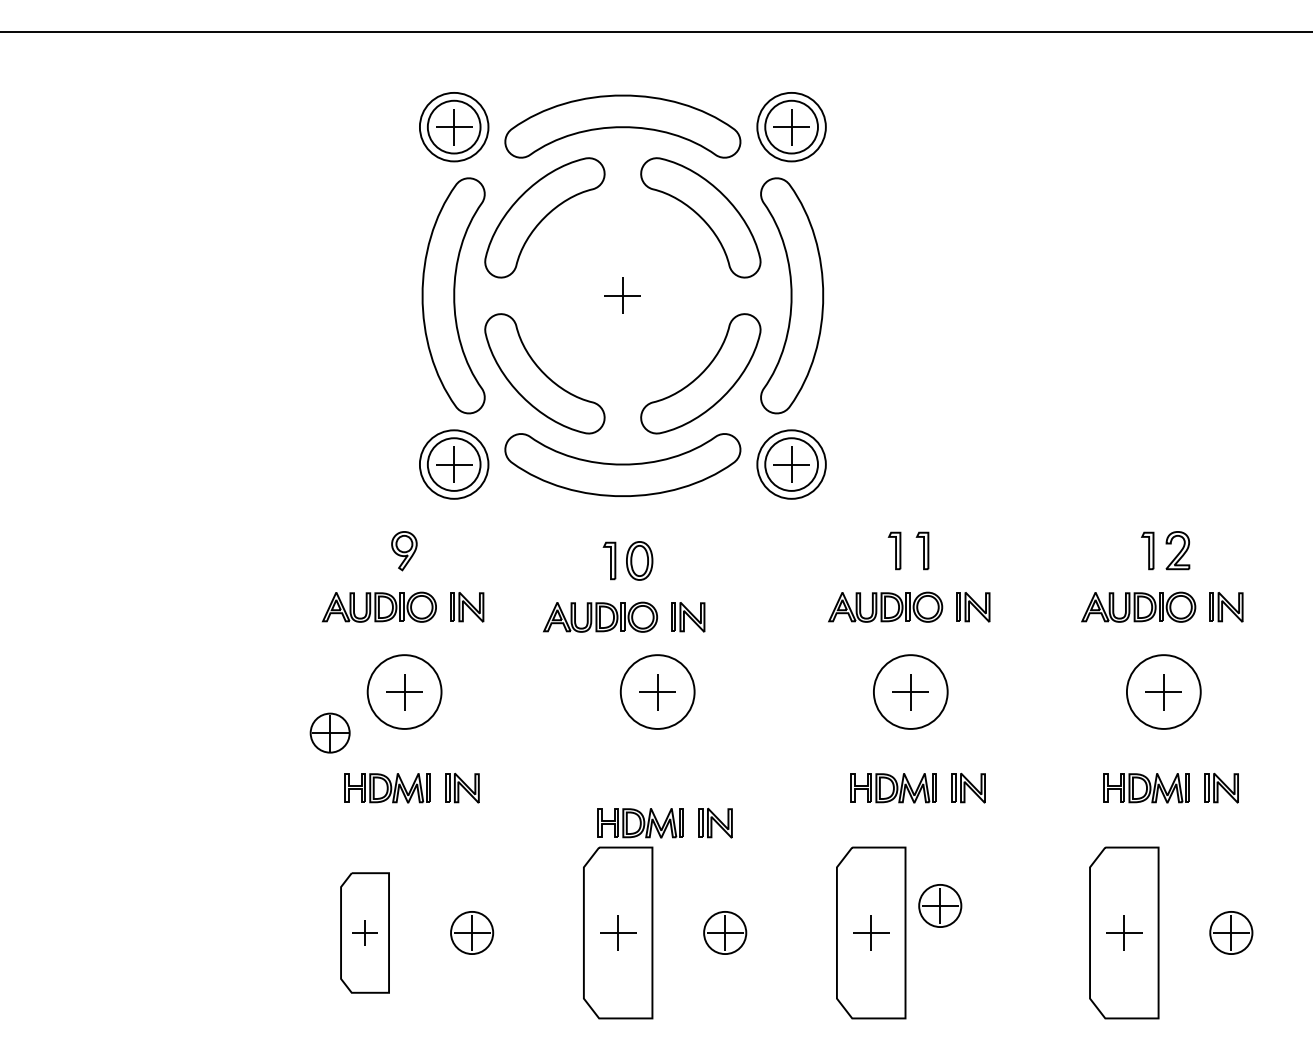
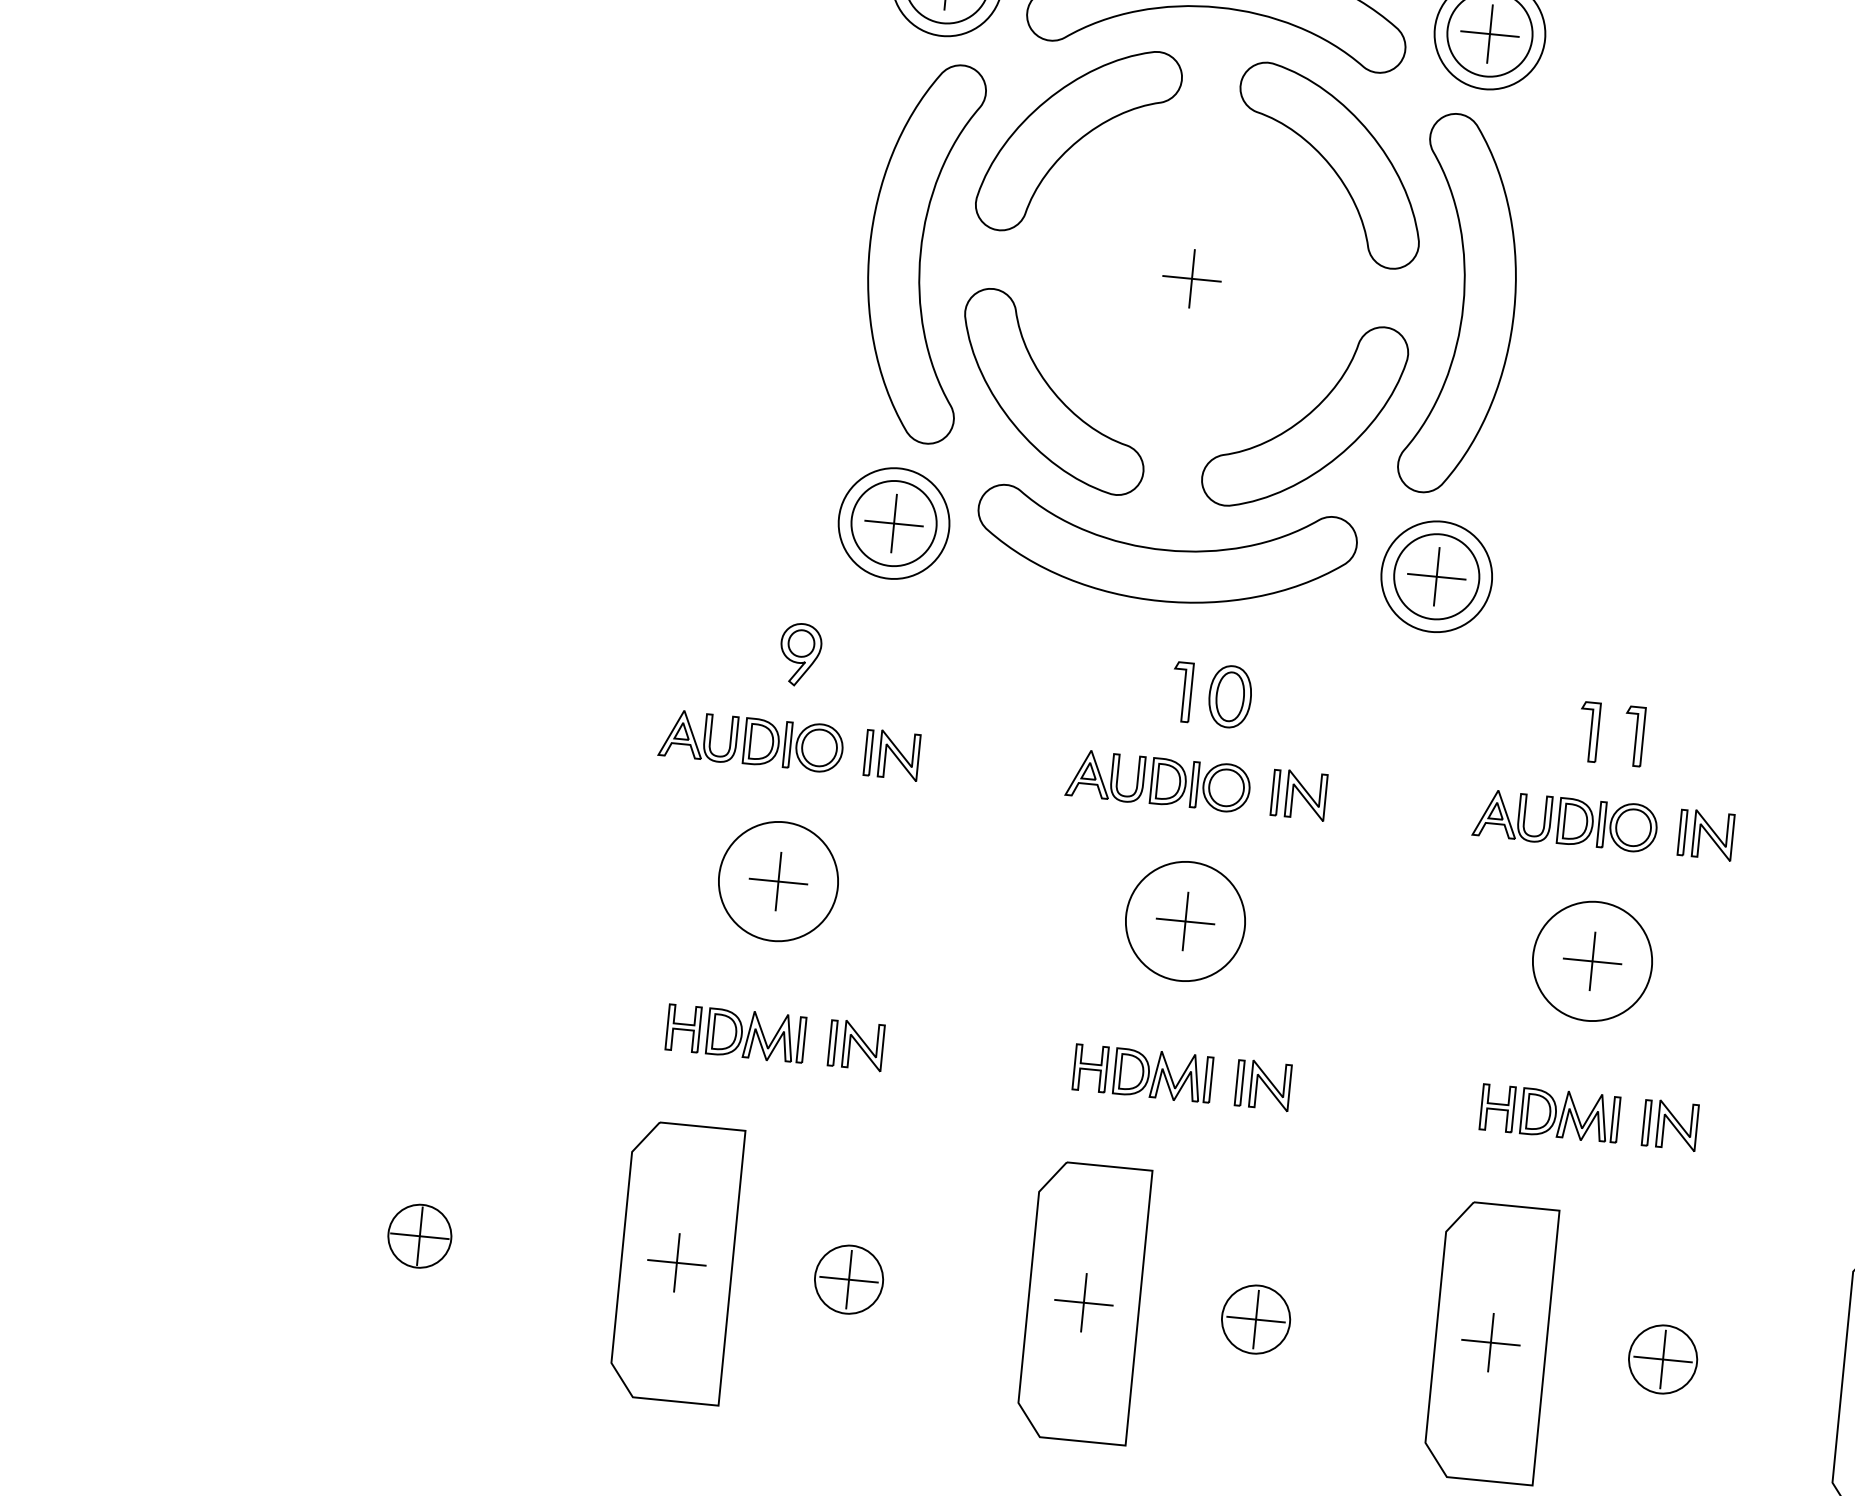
part: (616, 578) -> (1190, 721), moved
part: (329, 732) -> (418, 1235), moved
part: (664, 822) -> (1181, 1076), moved
part: (940, 905) -> (1663, 1358), moved
part: (364, 932) -> (676, 1261), size x1.43

